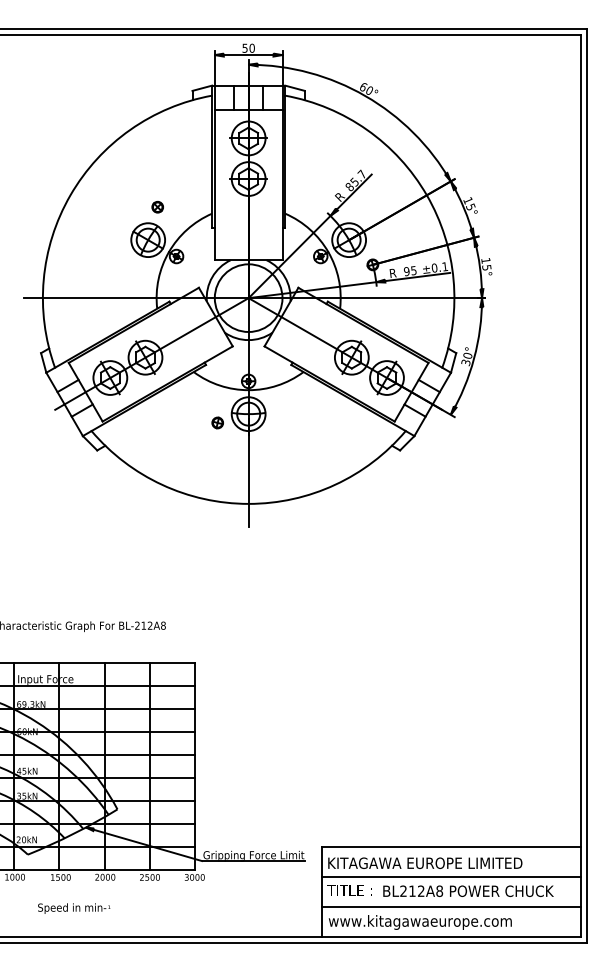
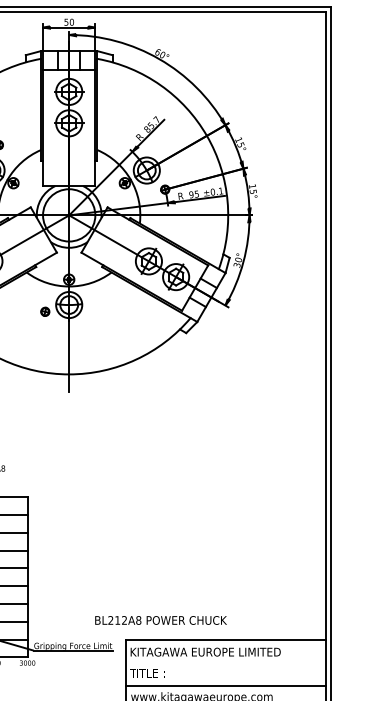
line: (451, 876) -> (225, 662), removed
text: (468, 890) -> (161, 619), moved

